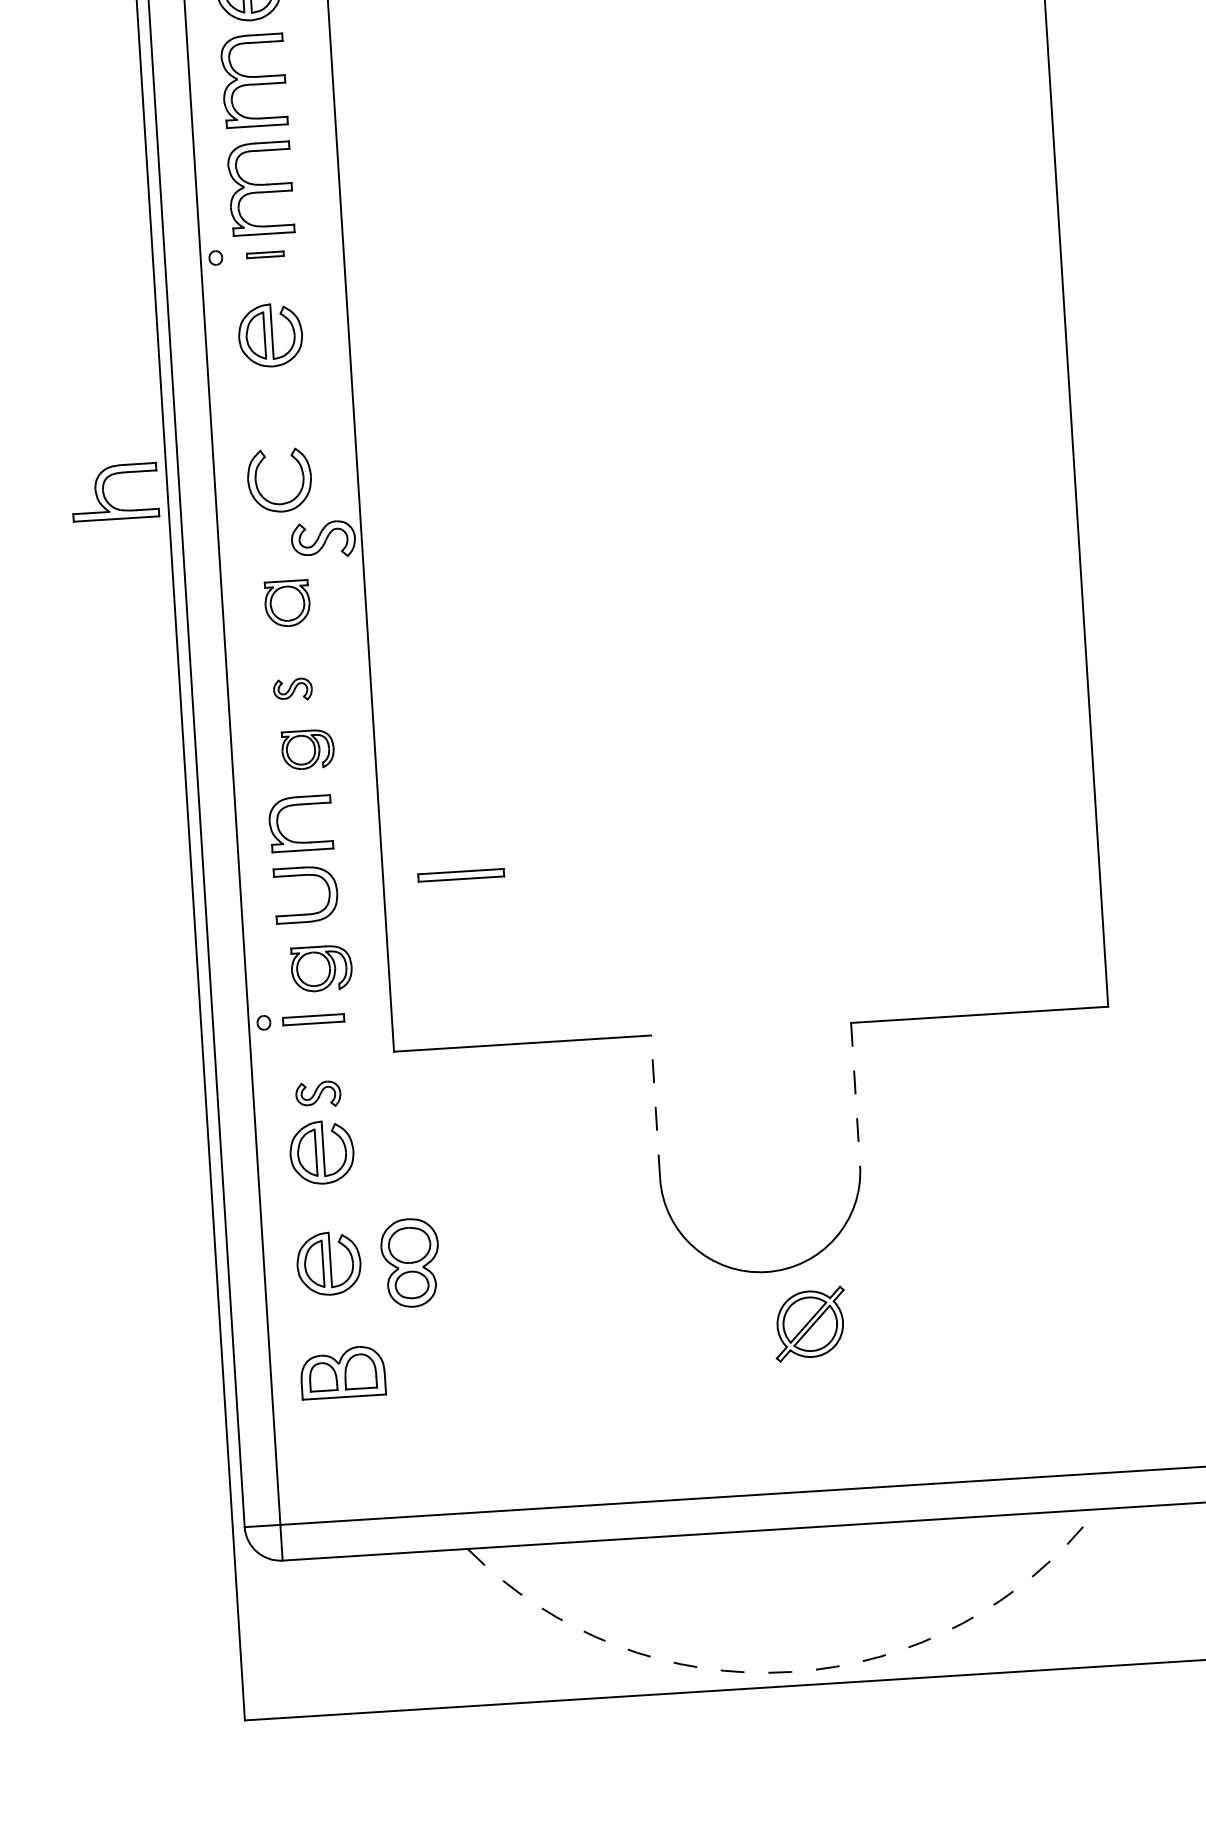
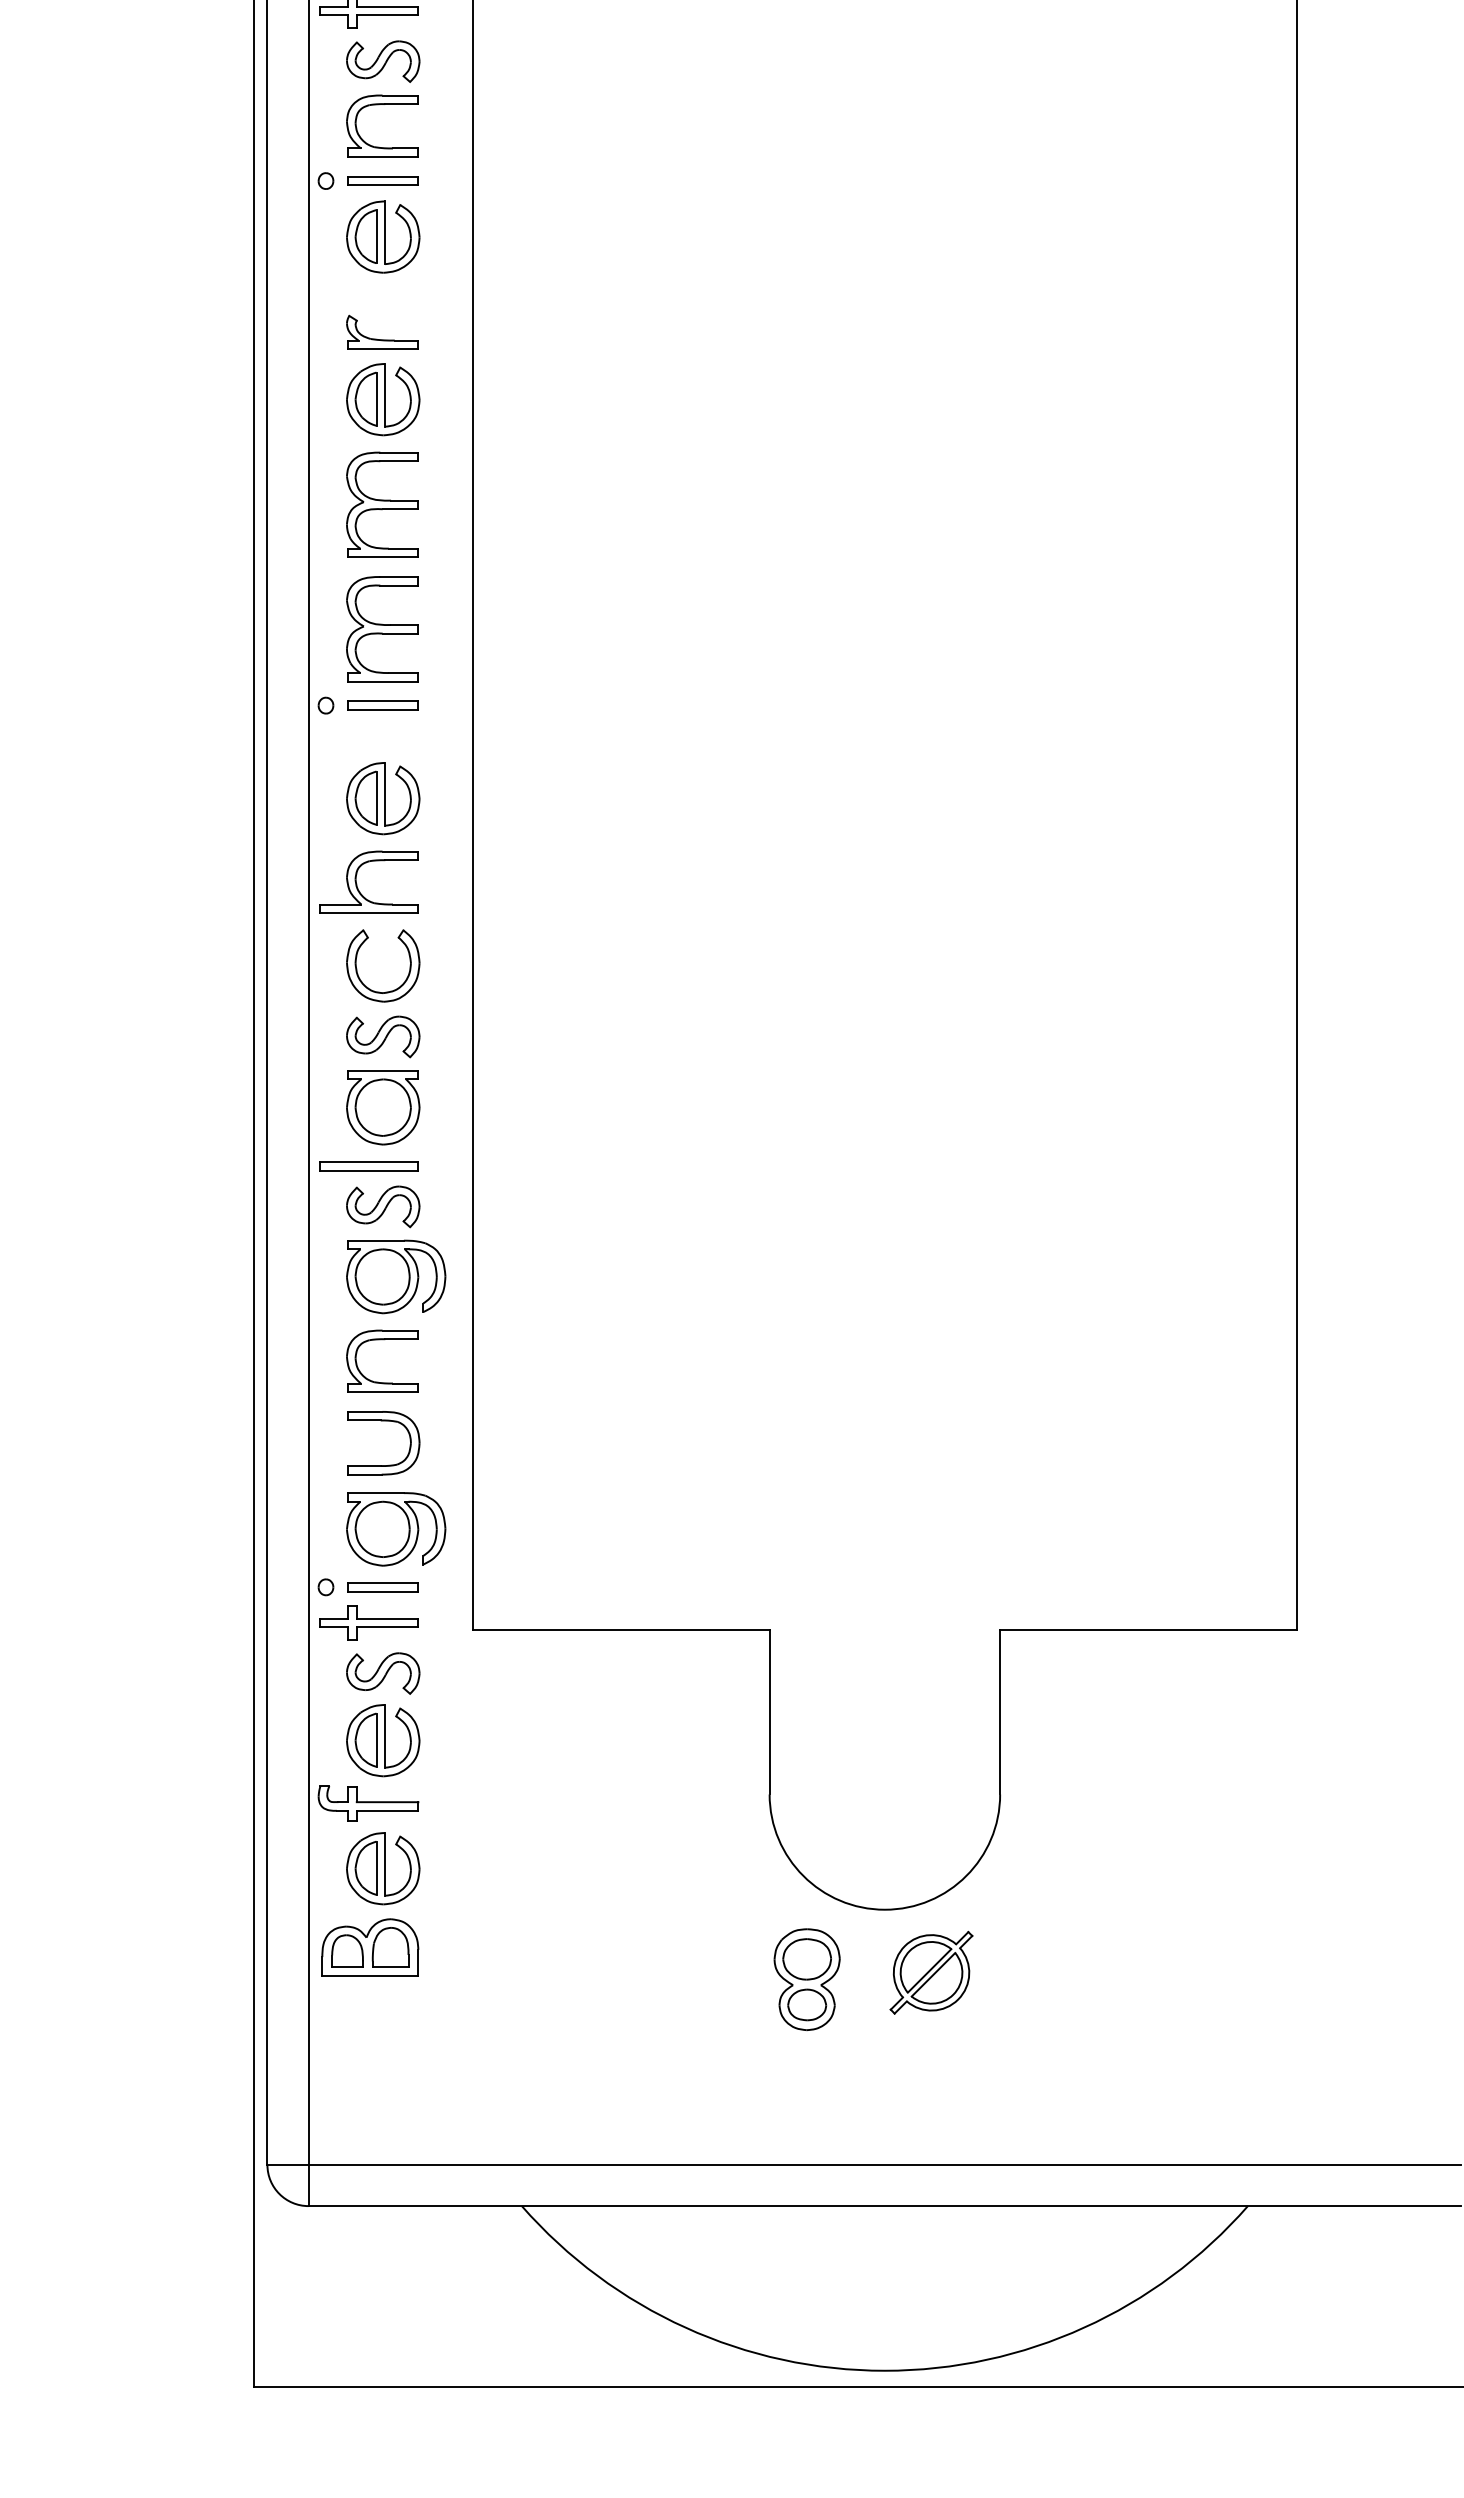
part: (264, 254) -> (382, 705), size x1.67
part: (104, 494) -> (357, 884), moved
part: (323, 539) -> (383, 1036), moved
part: (287, 603) -> (383, 1107), size x1.43
part: (293, 689) -> (383, 1206), size x1.67
part: (308, 749) -> (396, 1276), size x1.67
part: (460, 875) -> (368, 1166), moved
part: (321, 968) -> (396, 1529), size x1.43
part: (302, 1051) -> (368, 1622), added
part: (318, 1094) -> (383, 1673), size x1.43
line: (855, 1094) -> (1000, 1712), dashed -> solid
line: (655, 1106) -> (769, 1711), dashed -> solid
part: (312, 1208) -> (368, 1803), added
part: (410, 1262) -> (806, 1979), moved
part: (343, 1372) -> (370, 1947), moved
arc: (791, 1671) -> (884, 2370), dashed -> solid

